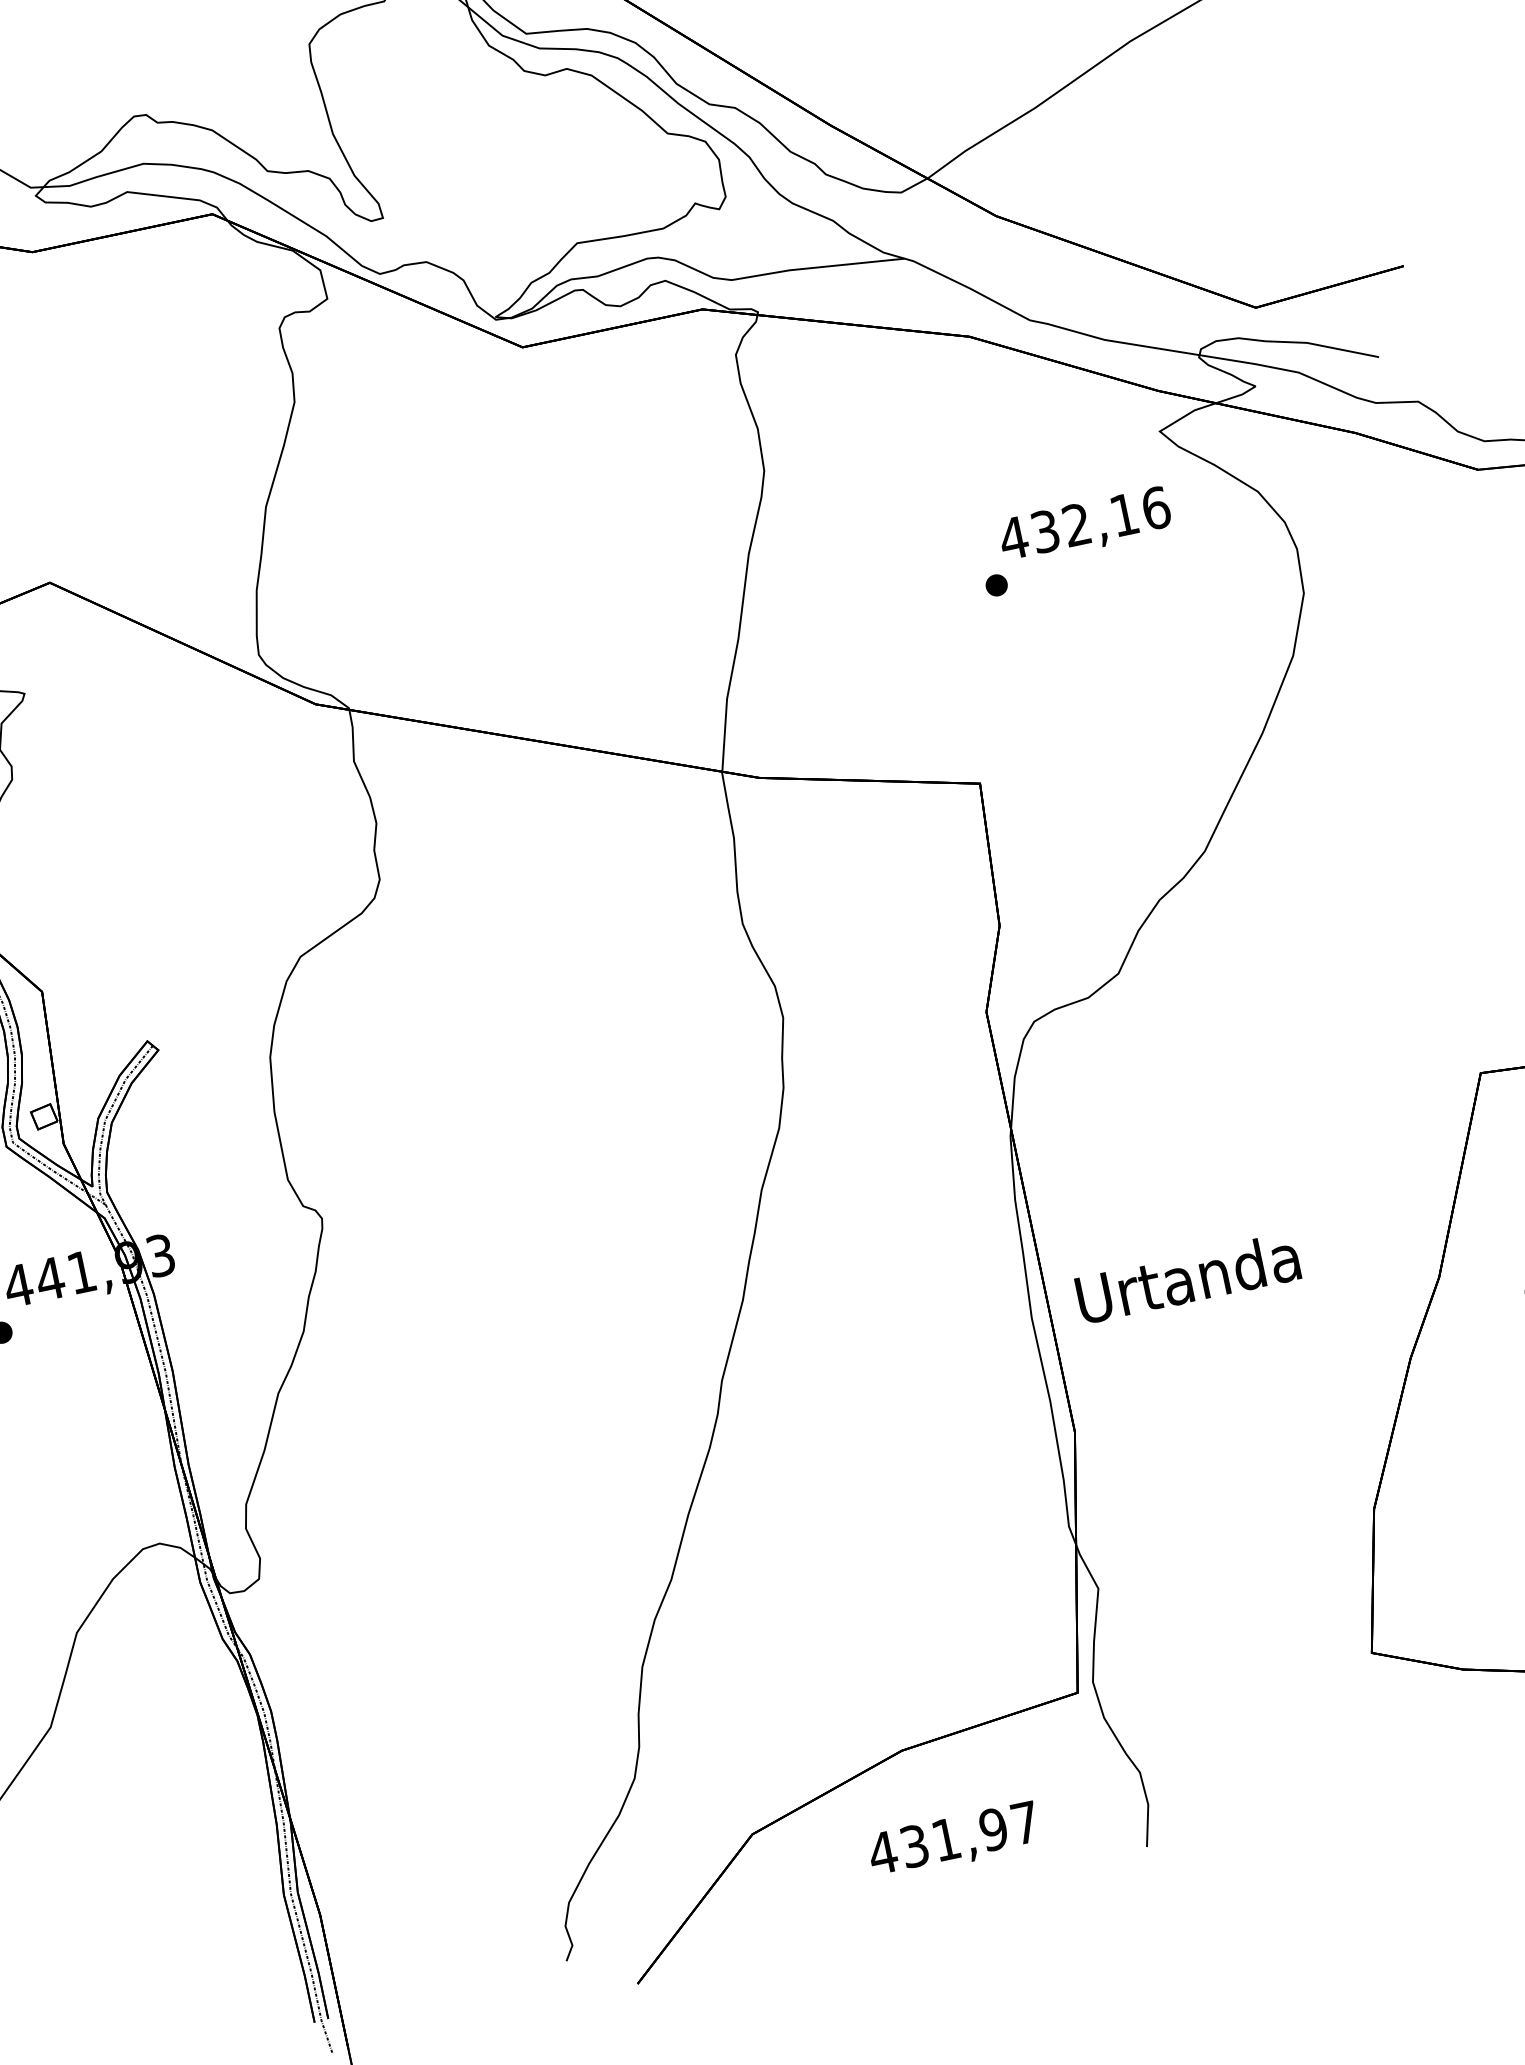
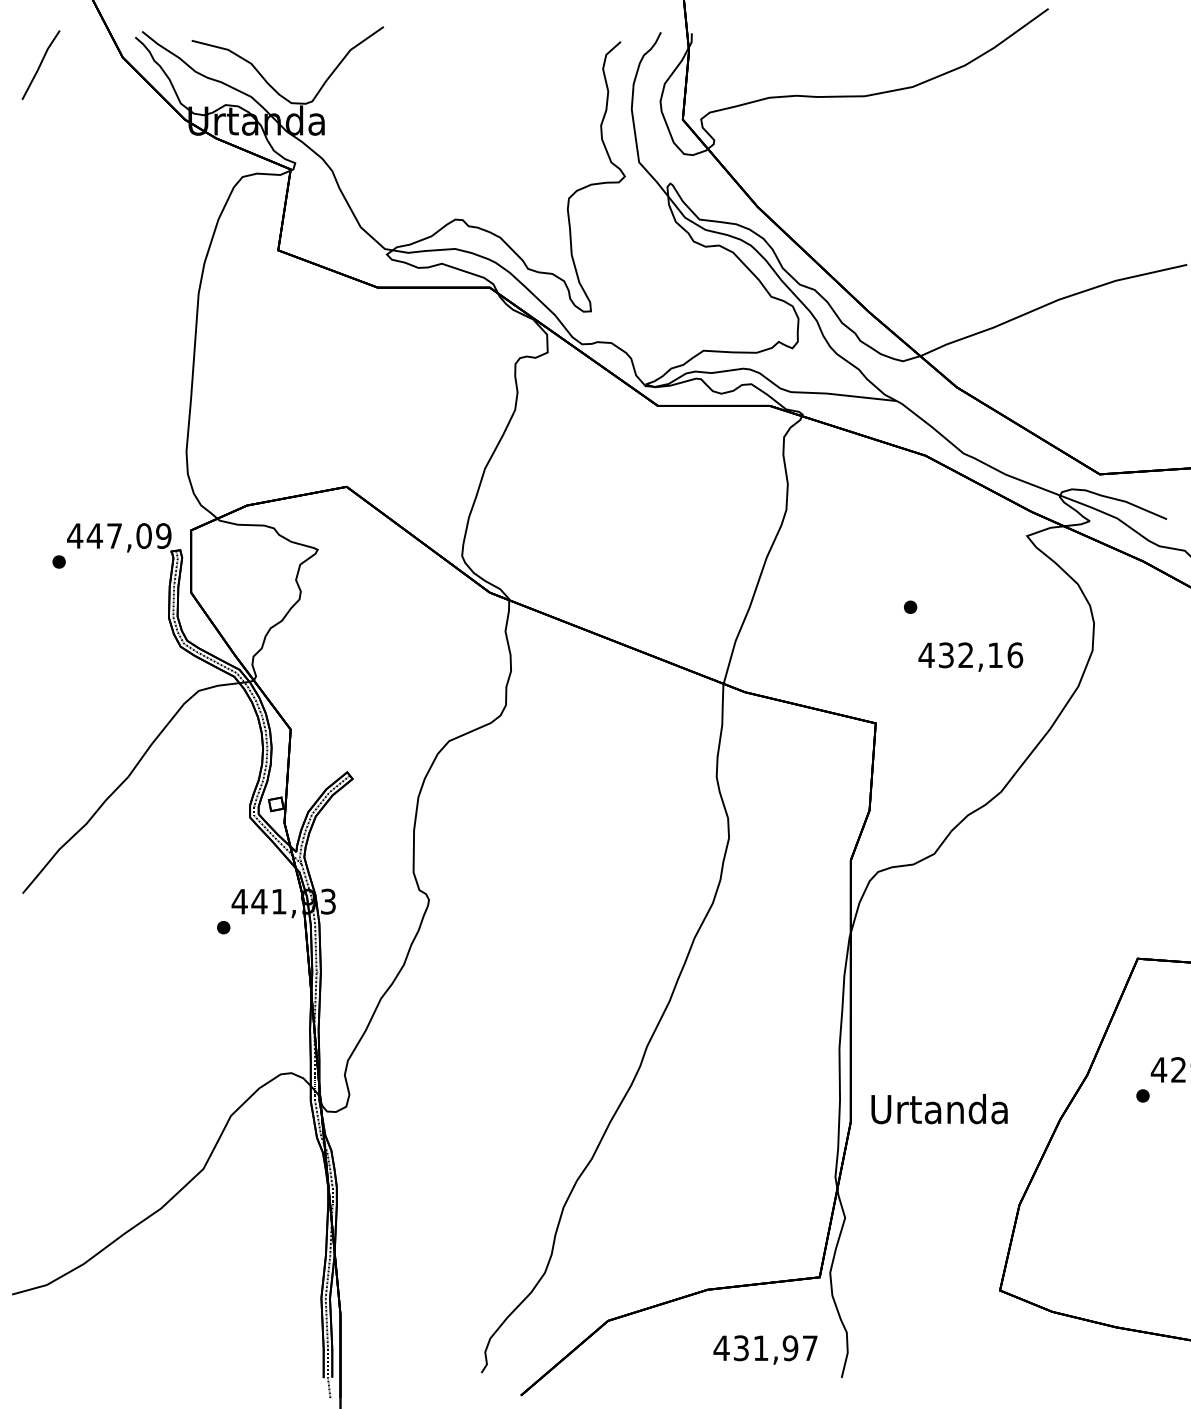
text: (1084, 525) -> (970, 656), moved
text: (1188, 1278) -> (939, 1109), moved
text: (953, 1840) -> (765, 1349), moved

